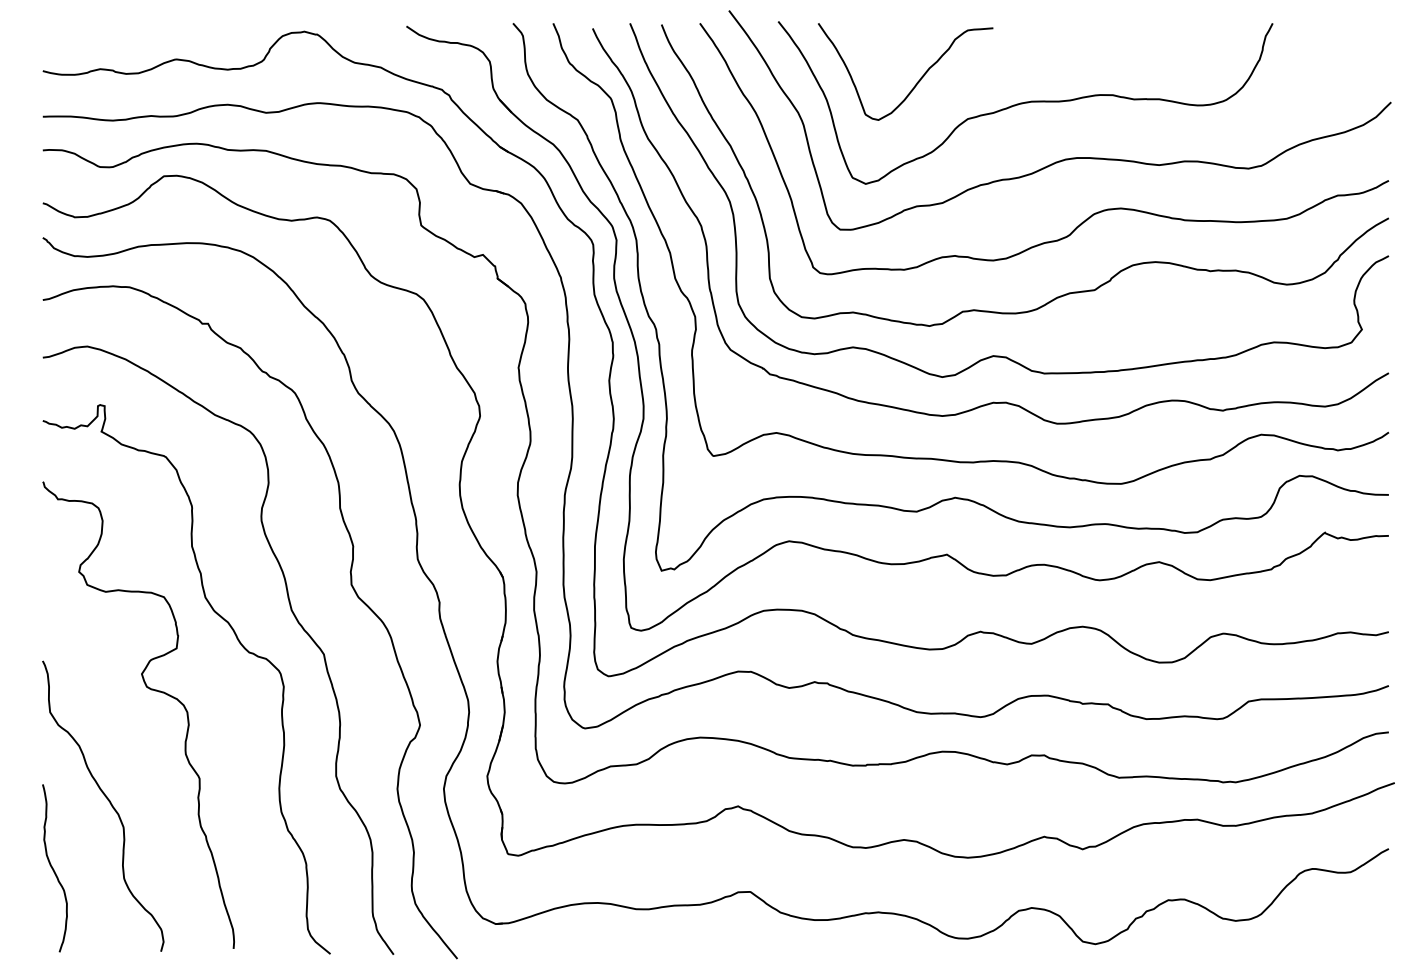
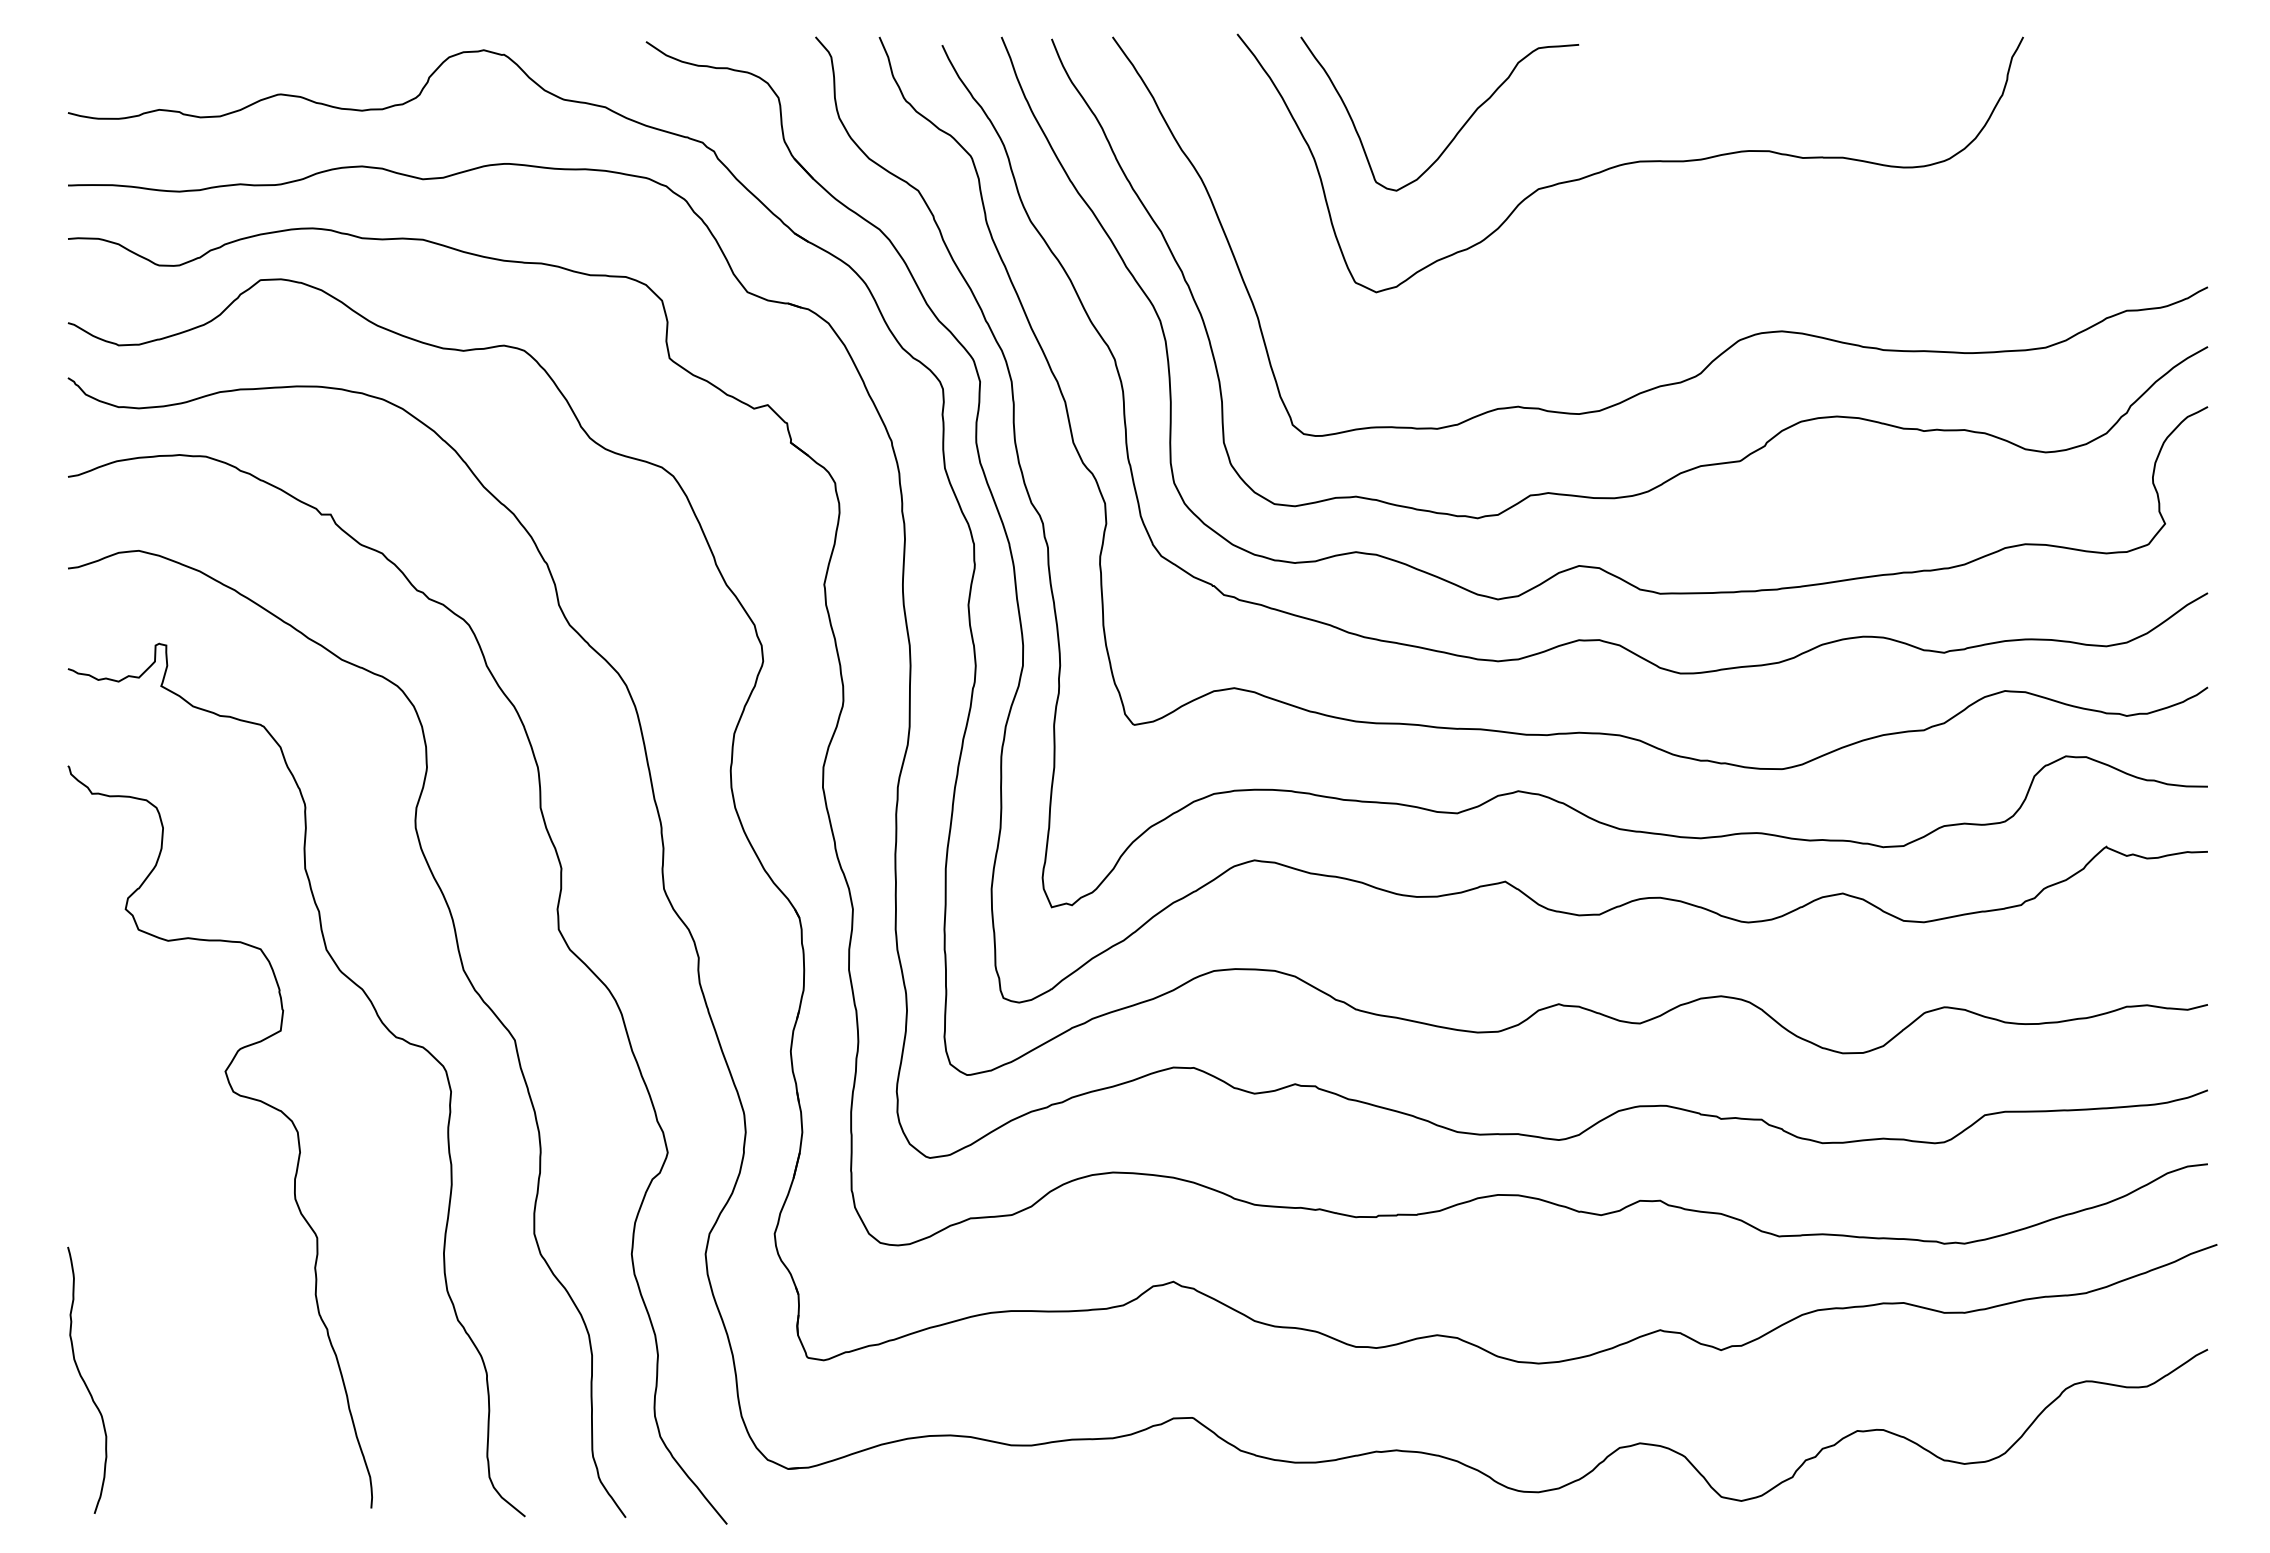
curve: (1065, 158) -> (1693, 251), removed
curve: (109, 803) -> (173, 1277), removed

